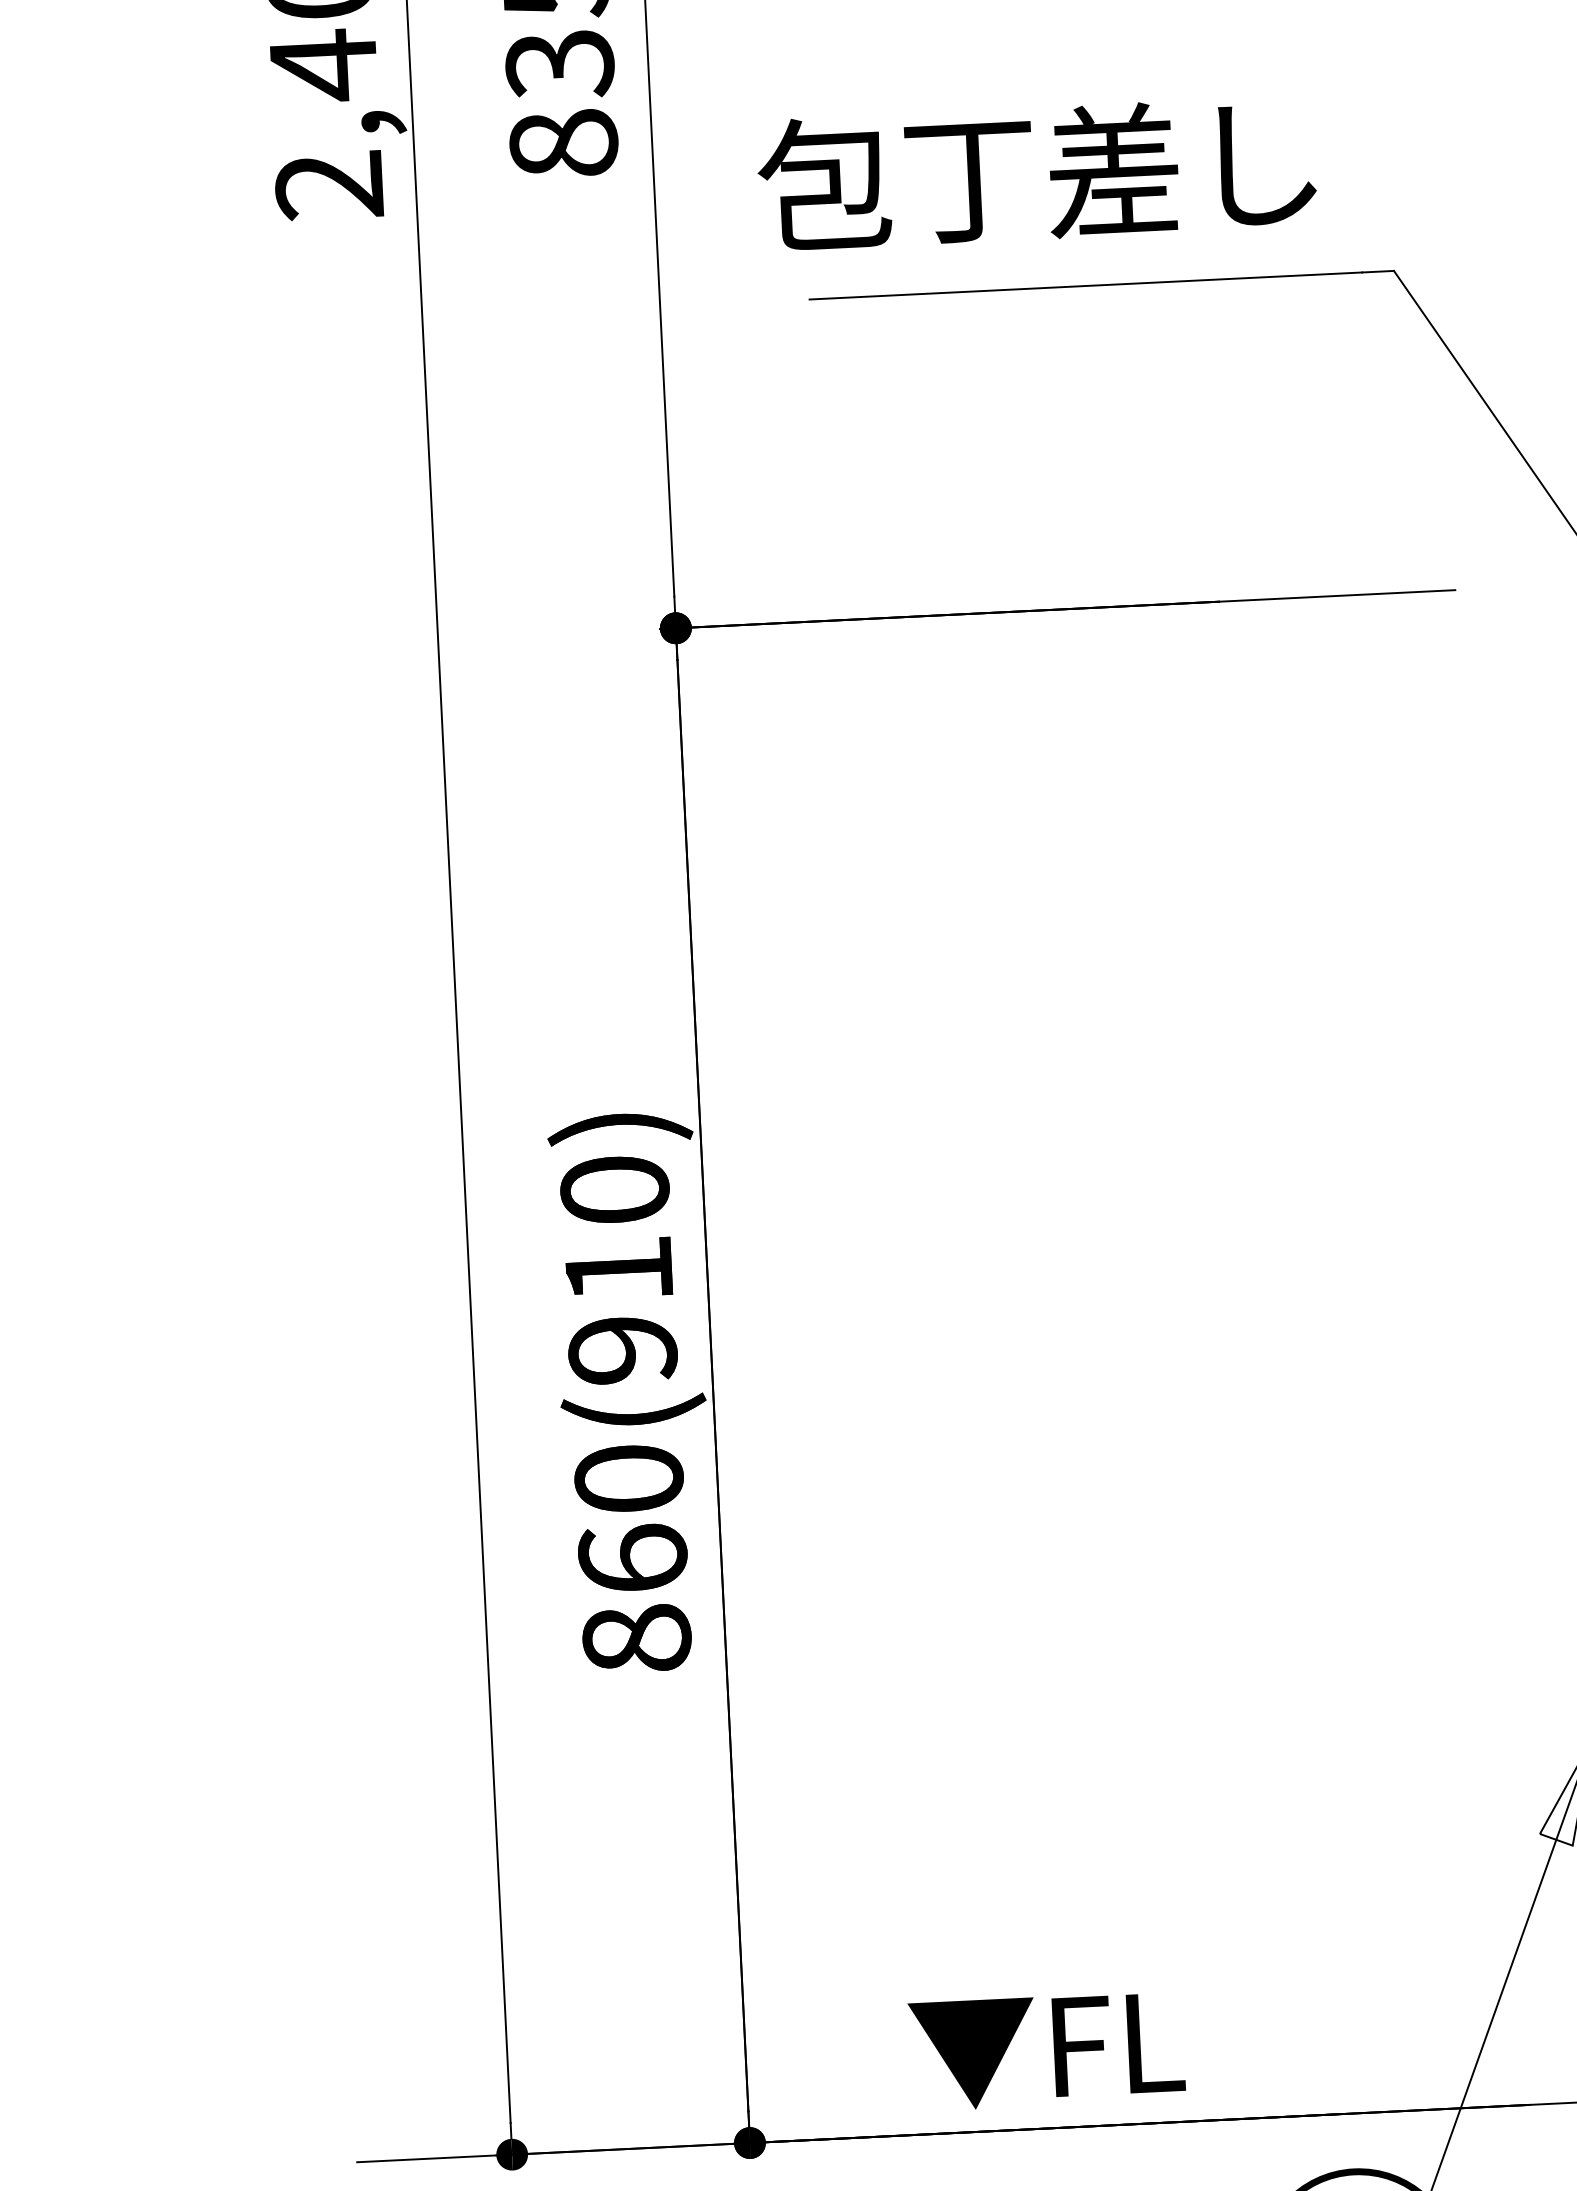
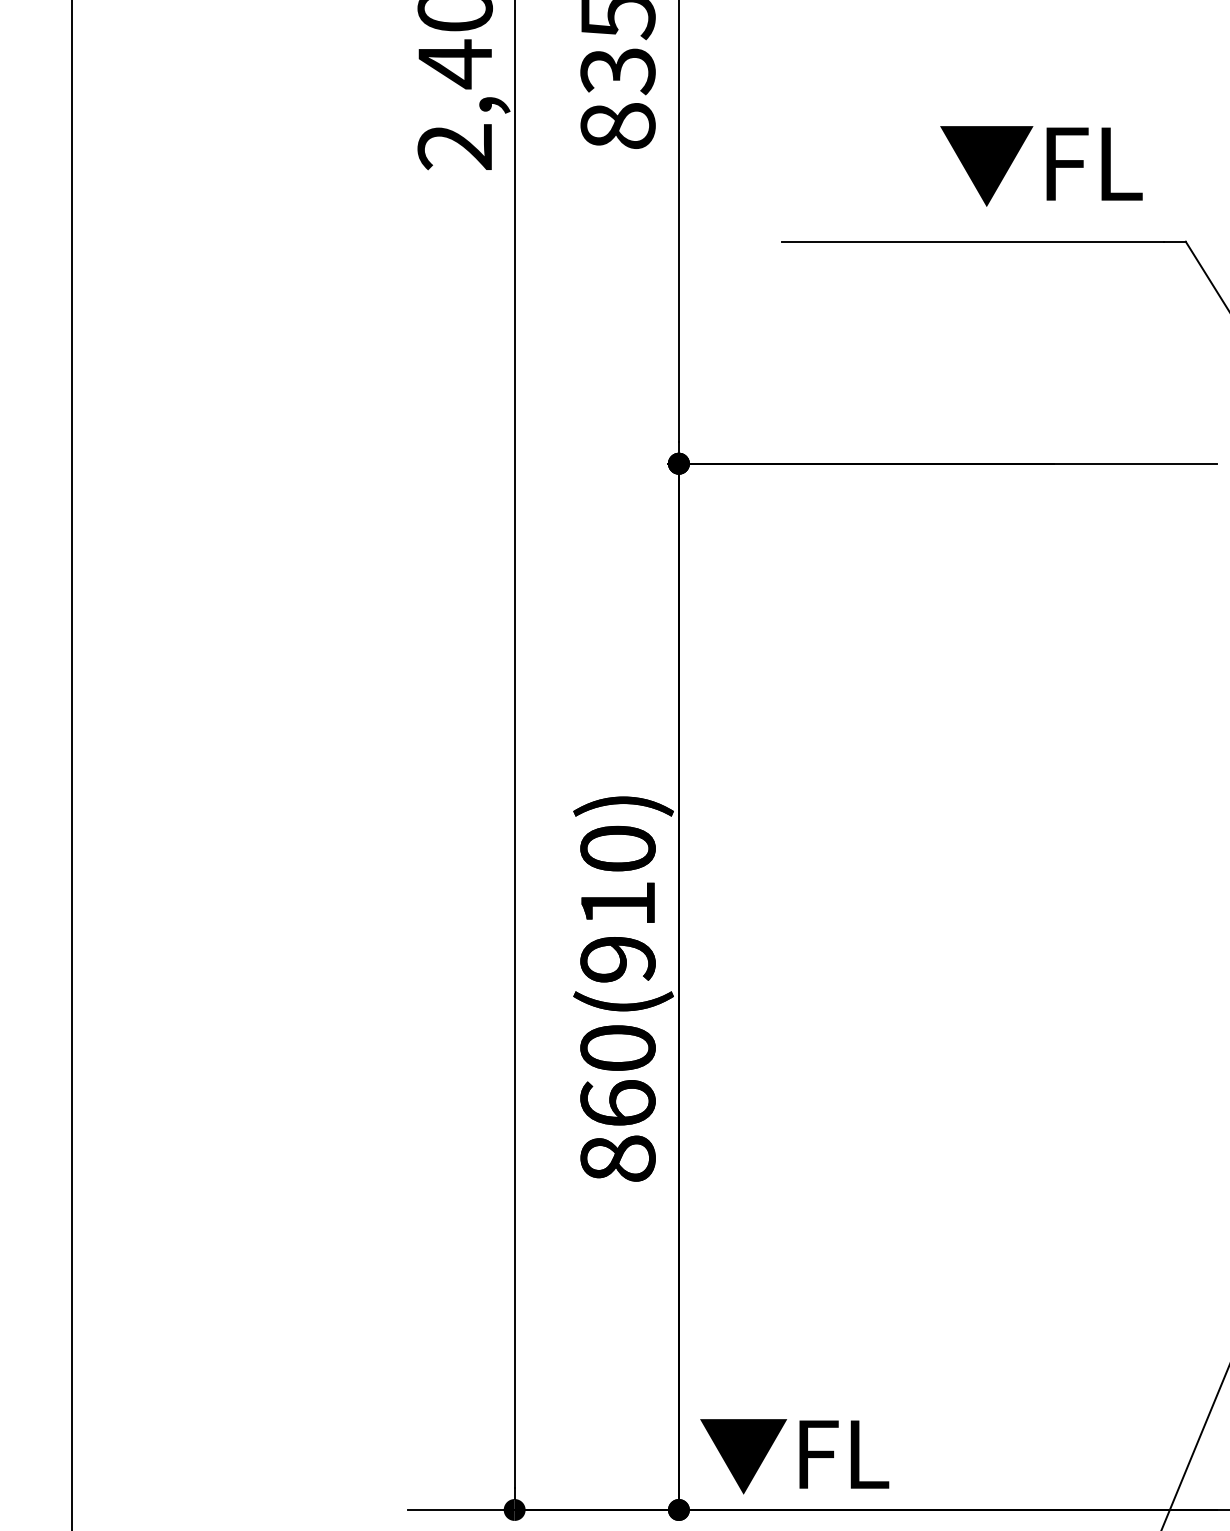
text: (1041, 173) -> (946, 162), 包丁差し -> ▼FL
text: (1046, 2050) -> (794, 1456), moved

